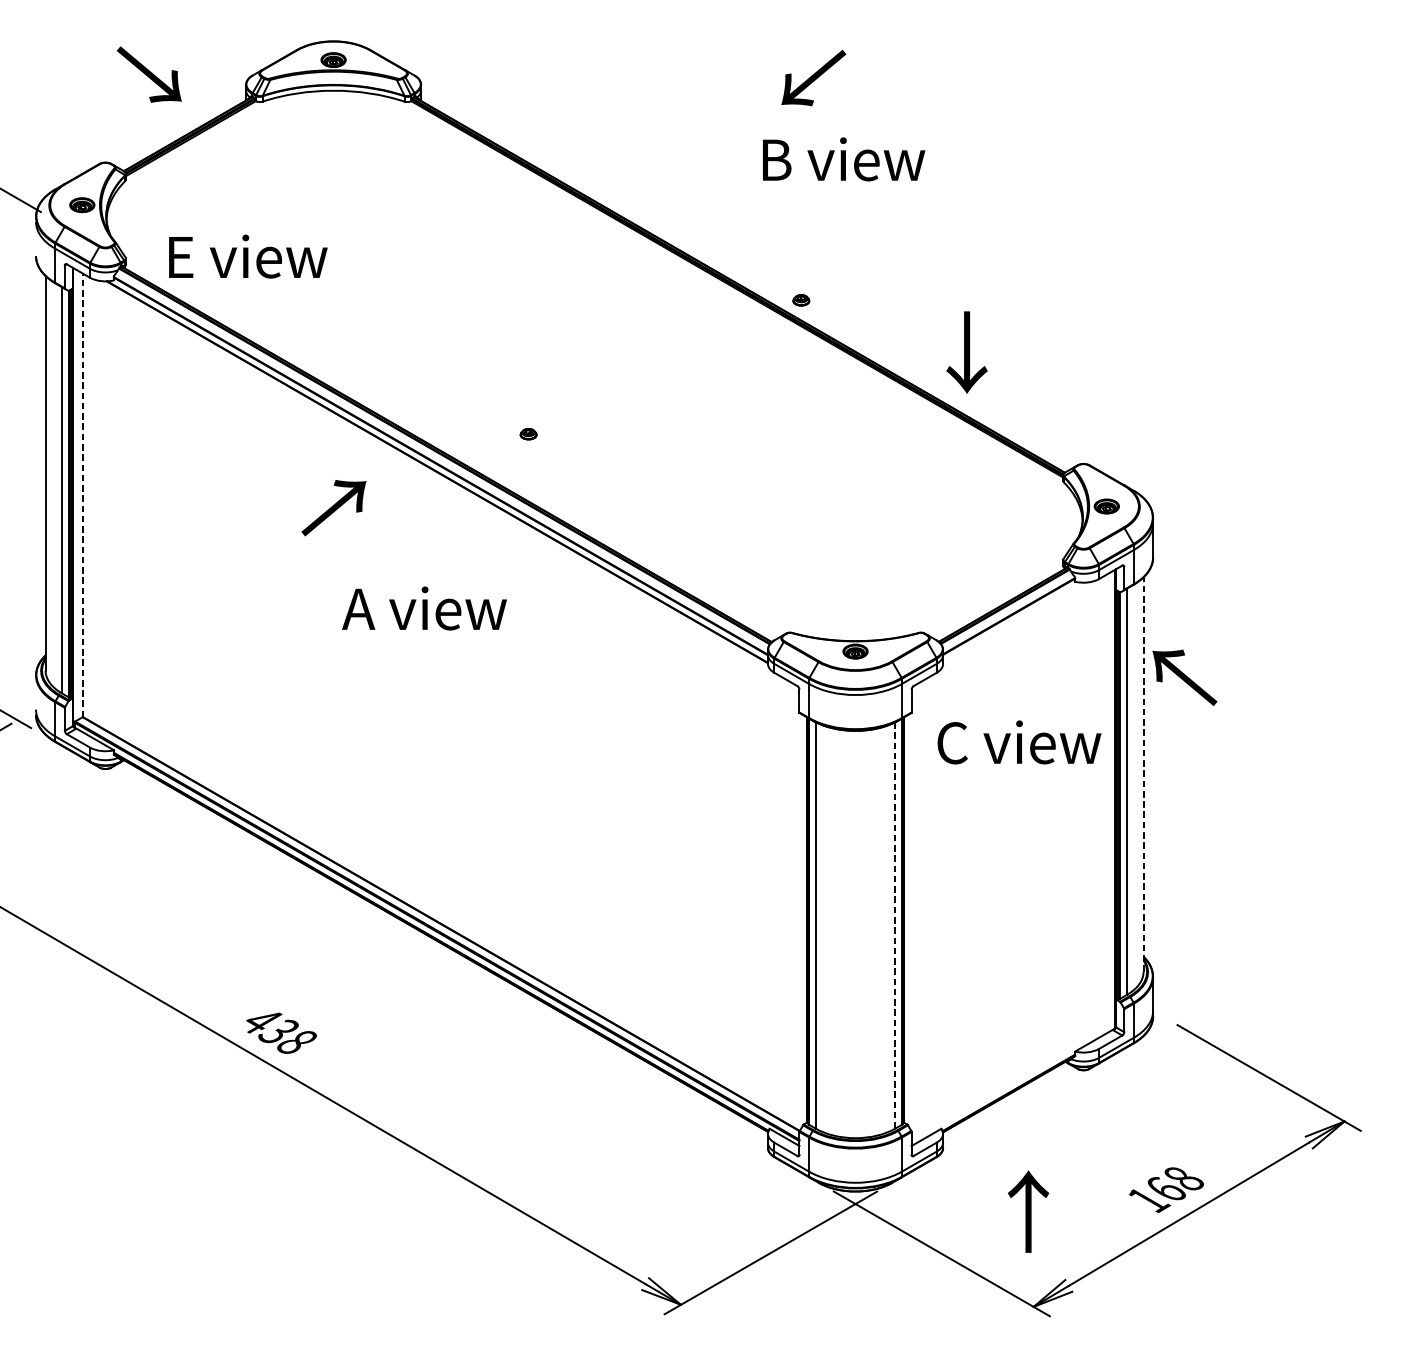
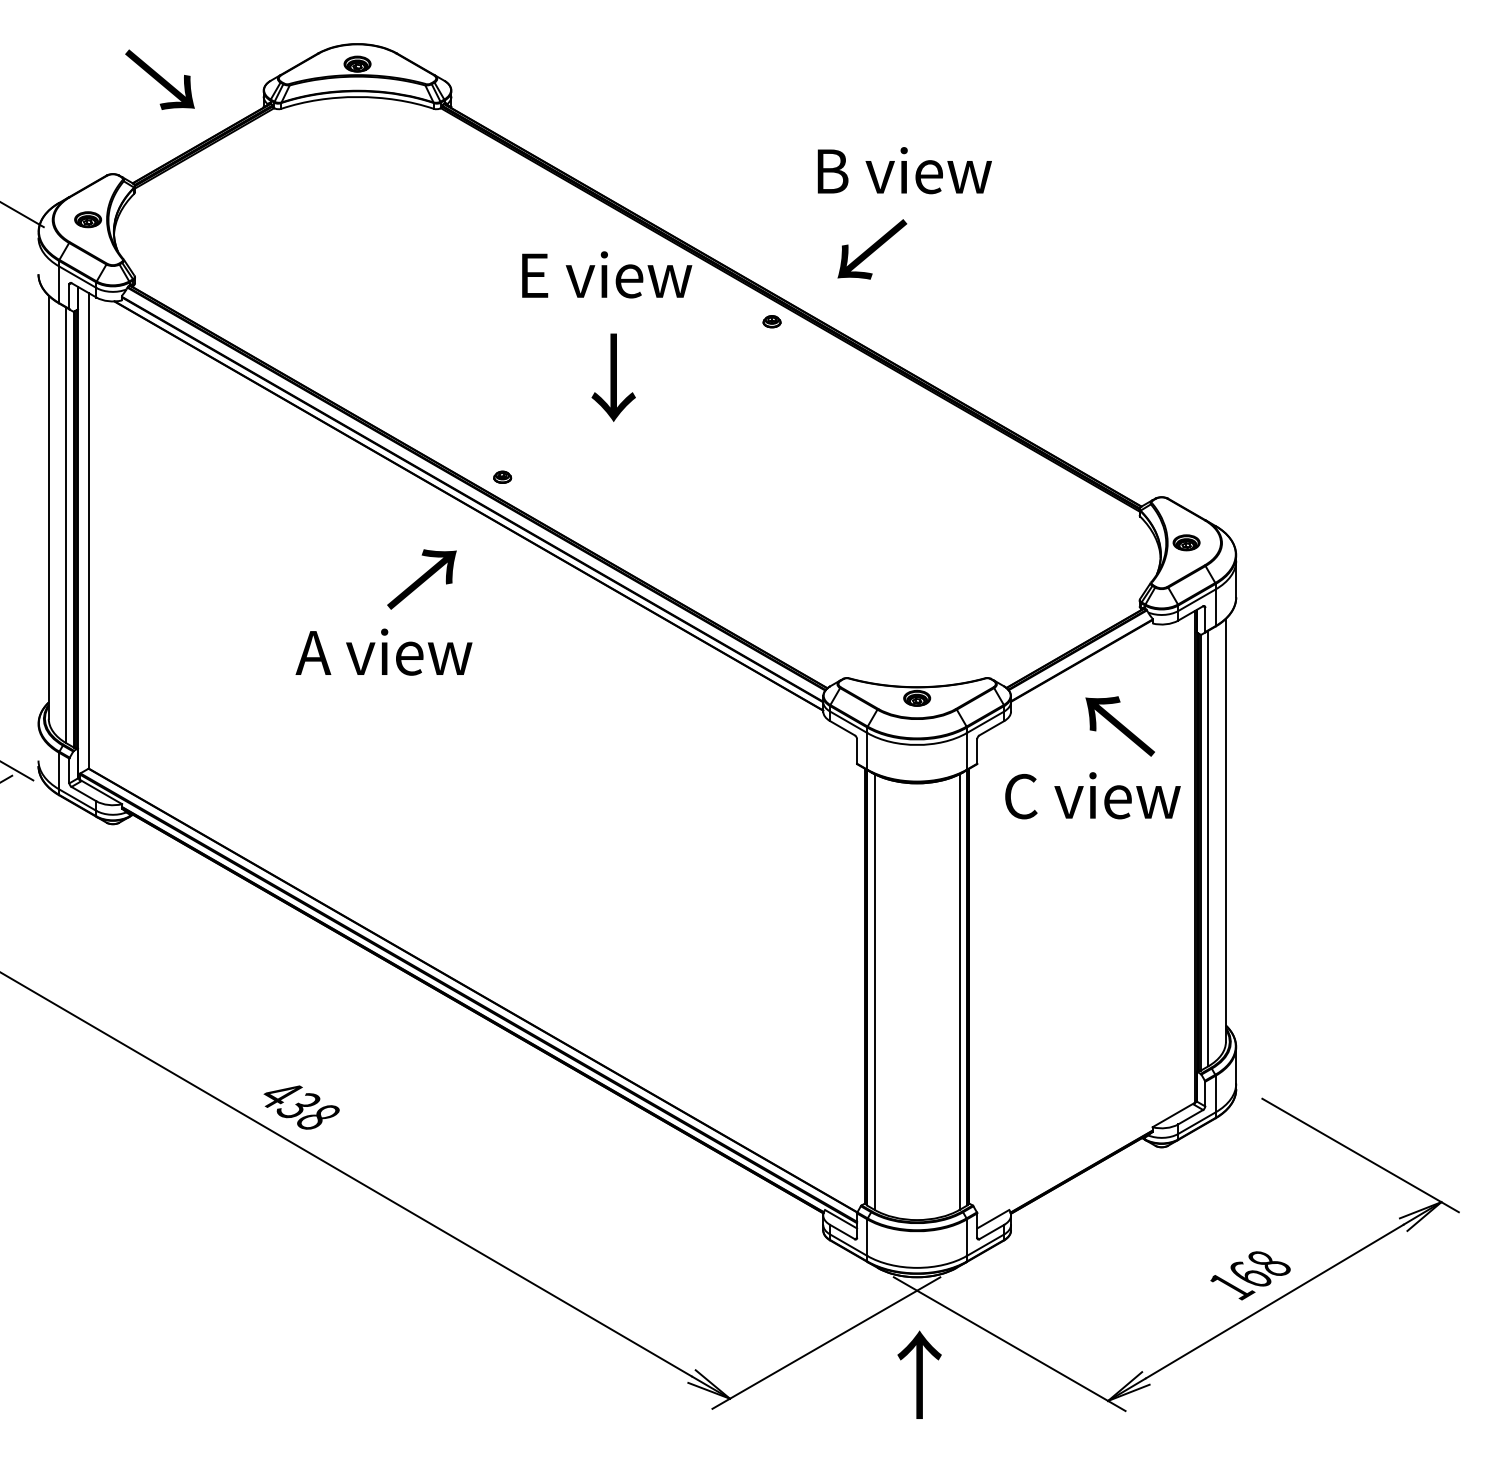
text: (813, 78) -> (872, 249), moved
text: (248, 256) -> (607, 274), moved
part: (800, 300) -> (771, 321), moved
text: (966, 352) -> (613, 377), moved
part: (528, 433) -> (502, 476), moved
line: (83, 495) -> (89, 531), dashed -> solid
text: (333, 508) -> (421, 579), moved
text: (424, 607) -> (383, 651), moved
text: (1184, 677) -> (1119, 726), moved
line: (1143, 773) -> (1225, 829), dashed -> solid
line: (895, 925) -> (959, 992), dashed -> solid
text: (1028, 1211) -> (919, 1374), moved

